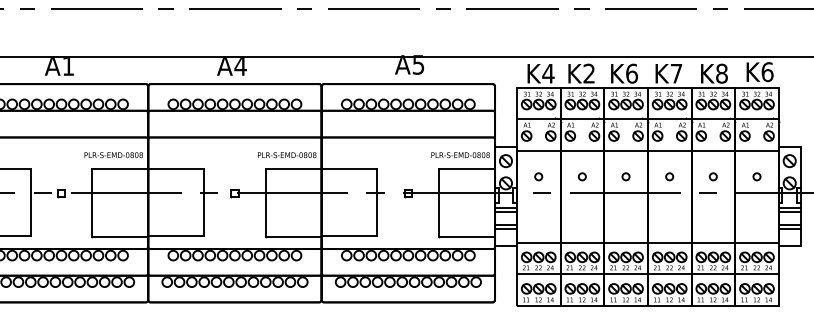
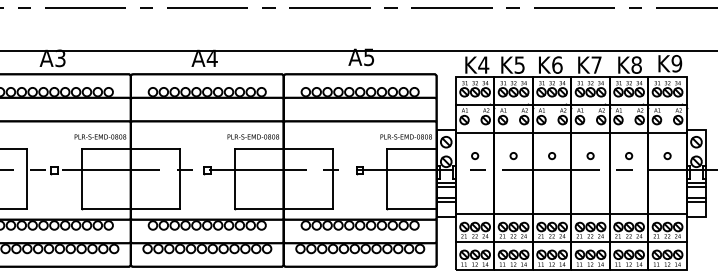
text: (68, 66) -> (60, 58), A1 -> A3
text: (767, 71) -> (676, 63), K6 -> K9
text: (589, 73) -> (519, 64), K2 -> K5

